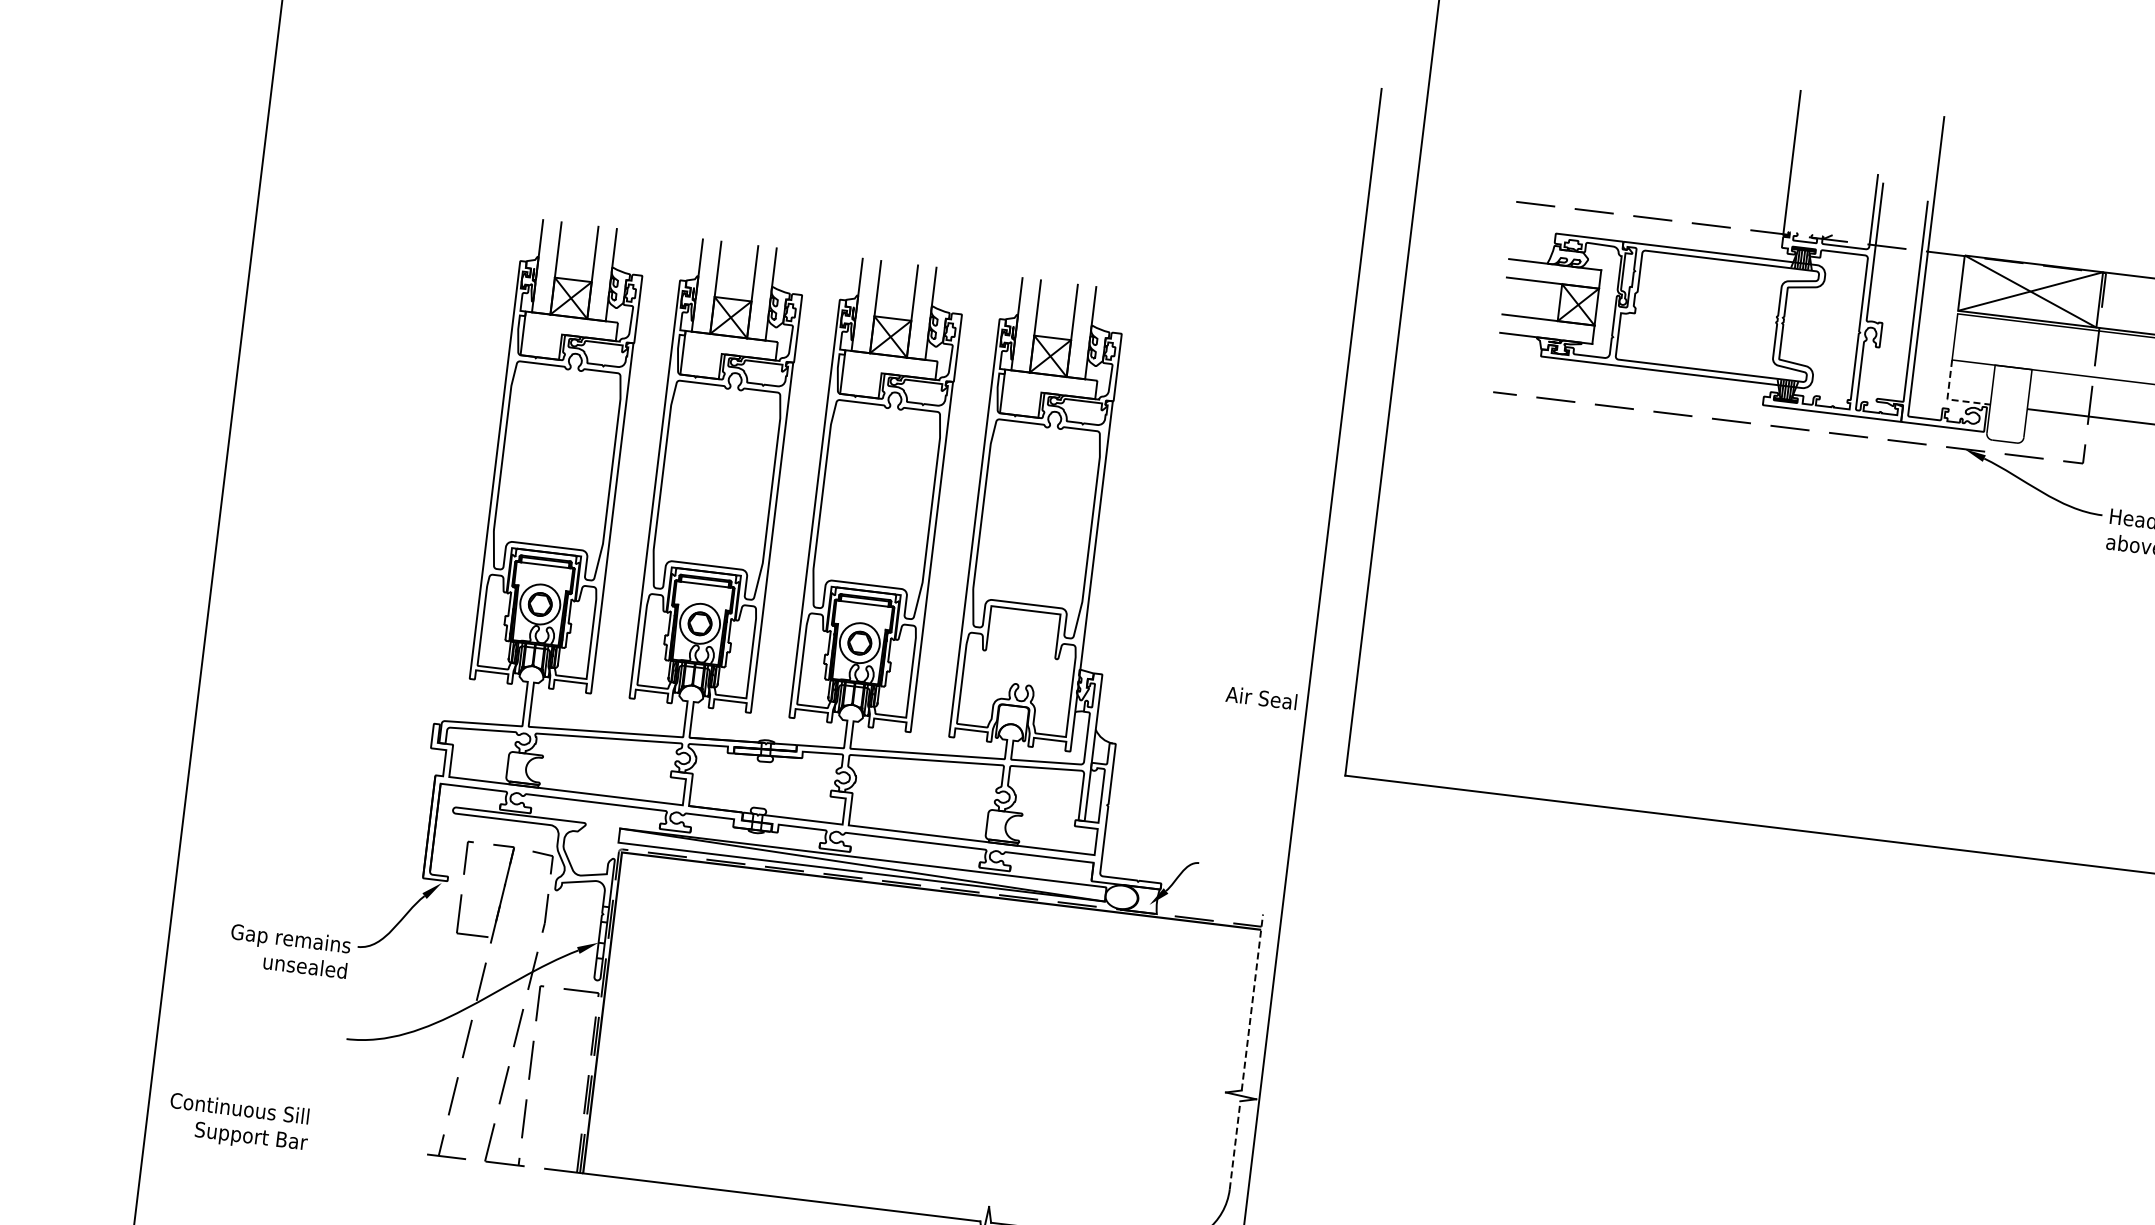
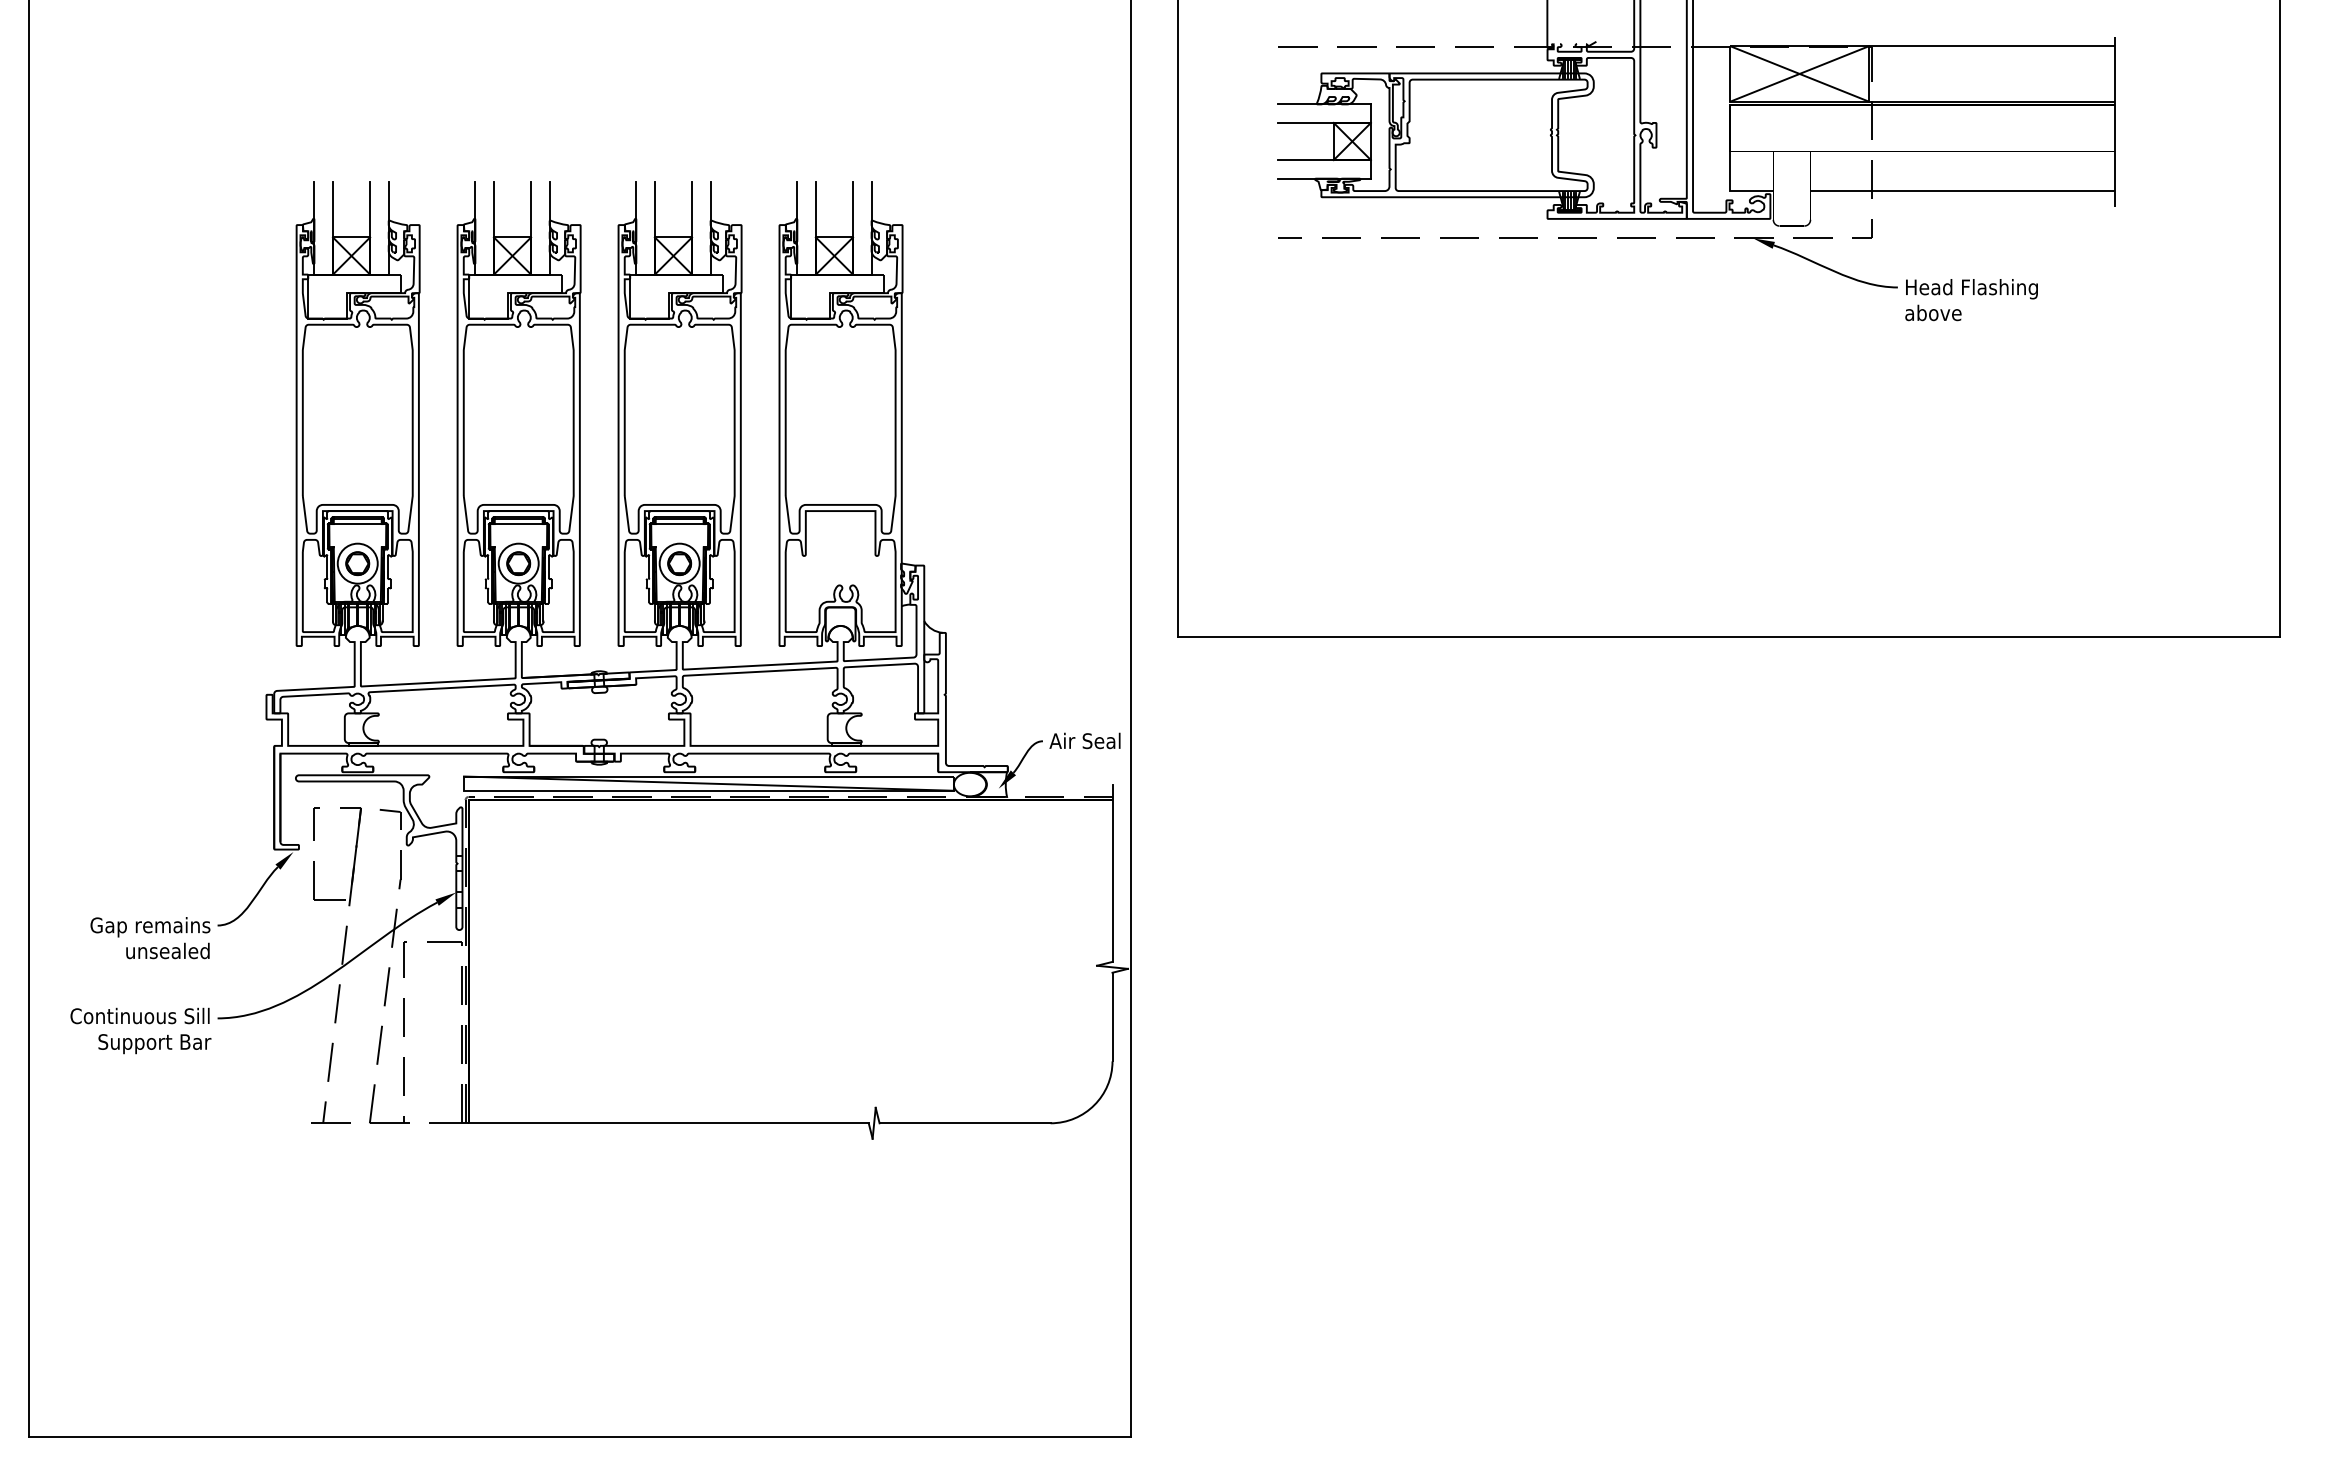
line: (1949, 400) -> (1732, 191), dashed -> solid
text: (1261, 697) -> (1084, 740), moved
line: (1252, 1002) -> (1112, 873), dashed -> solid
text: (238, 1122) -> (140, 1030), moved
line: (1235, 1144) -> (1112, 1016), dashed -> solid

